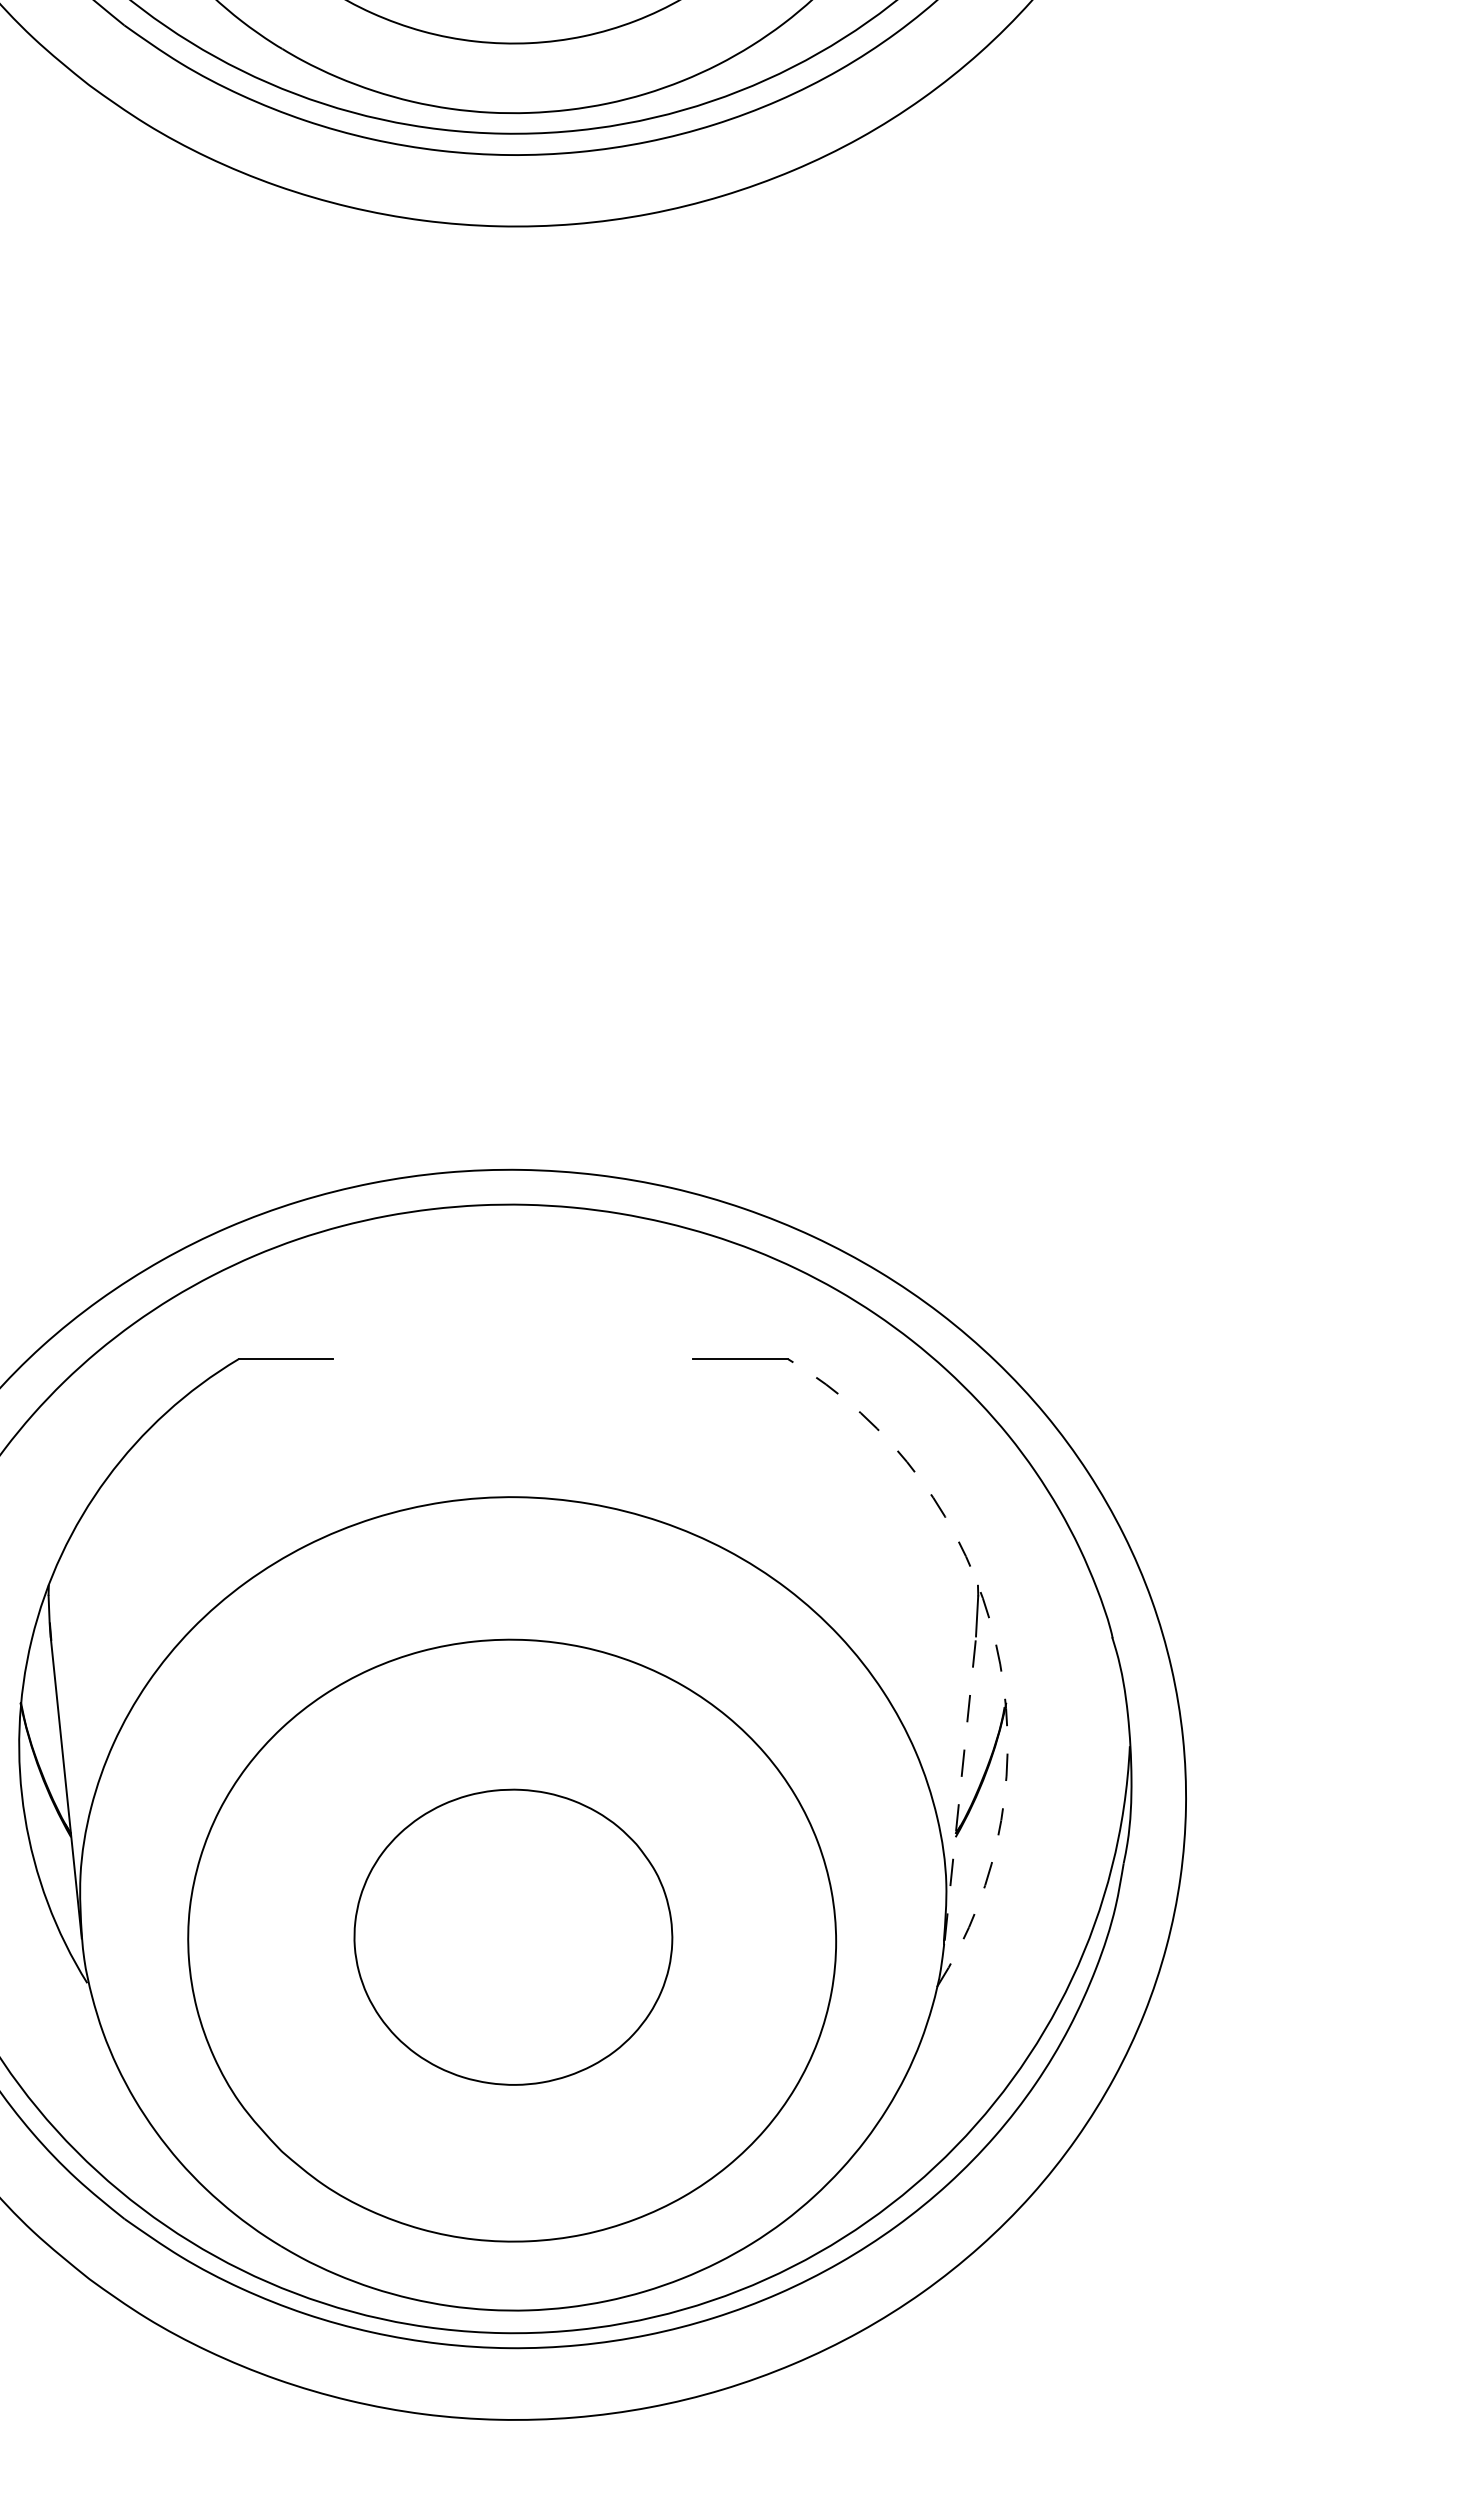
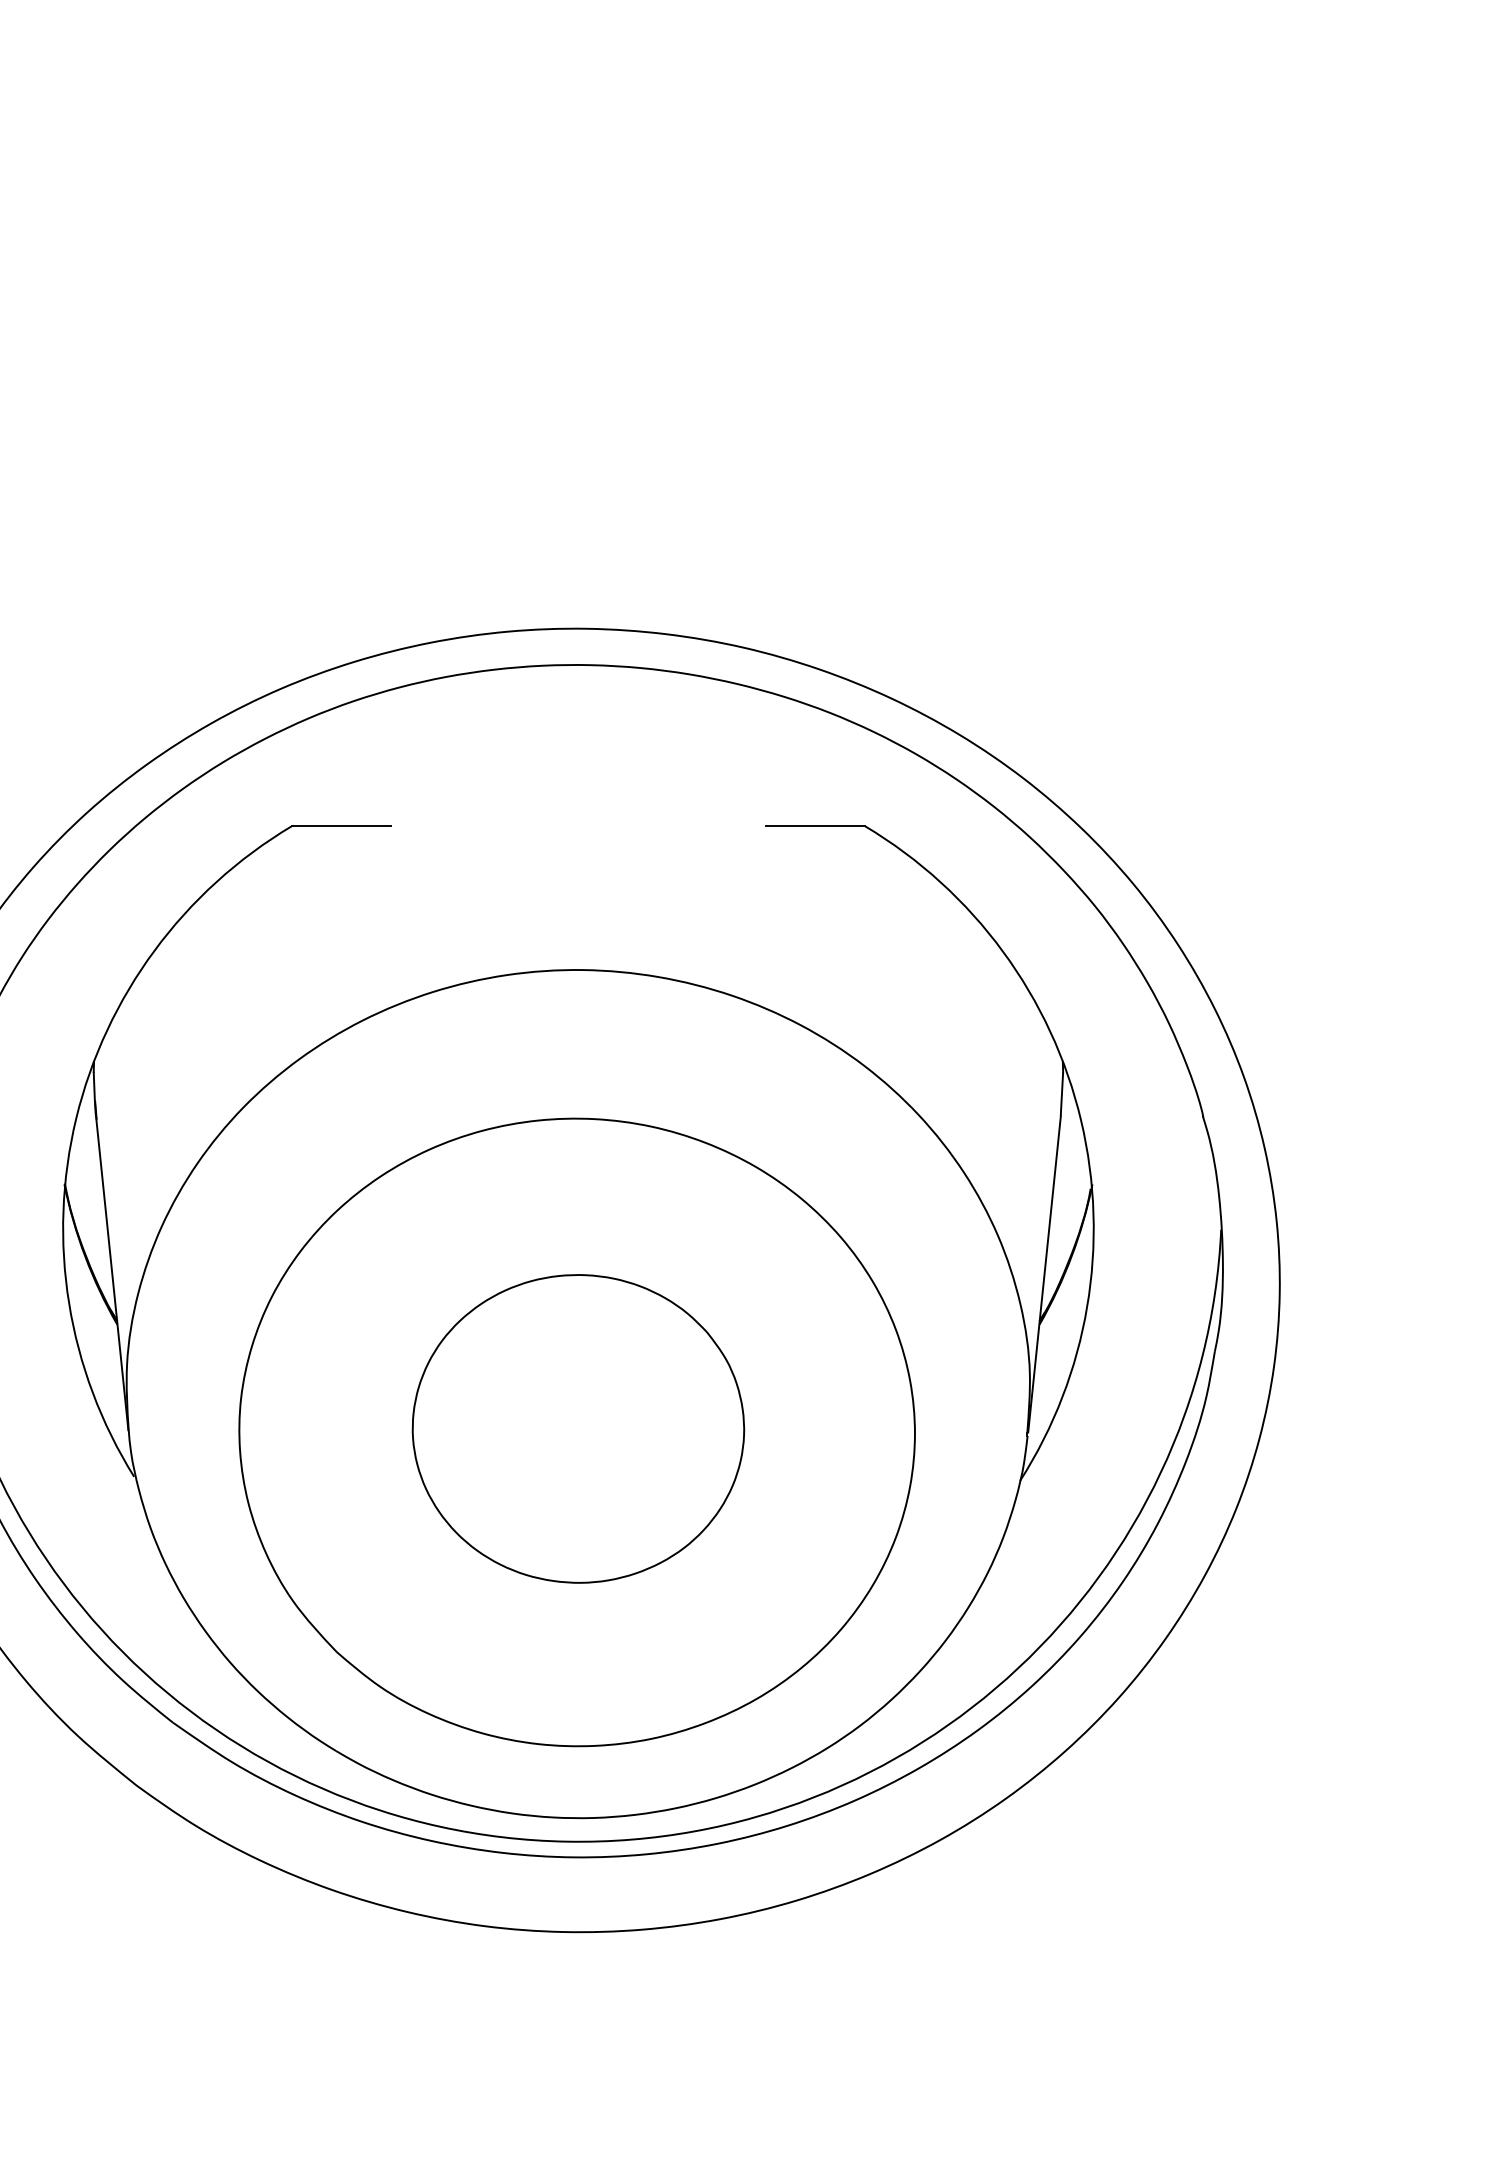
arc: (995, 1641) -> (1081, 1120), dashed -> solid
line: (960, 1788) -> (1044, 1273), dashed -> solid

